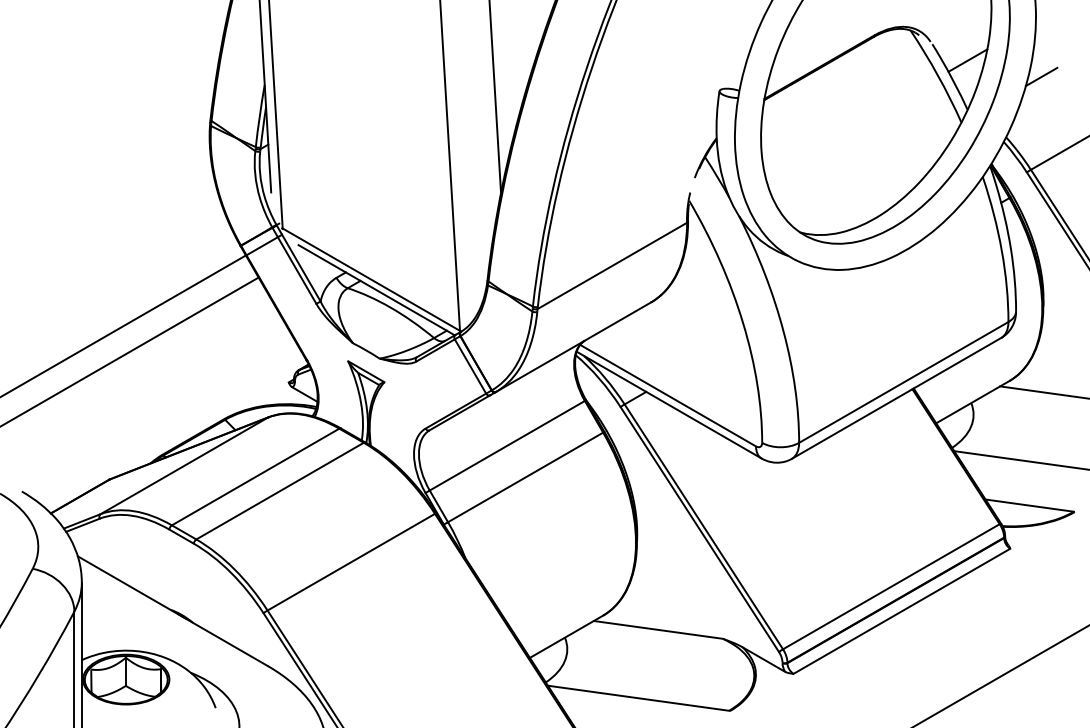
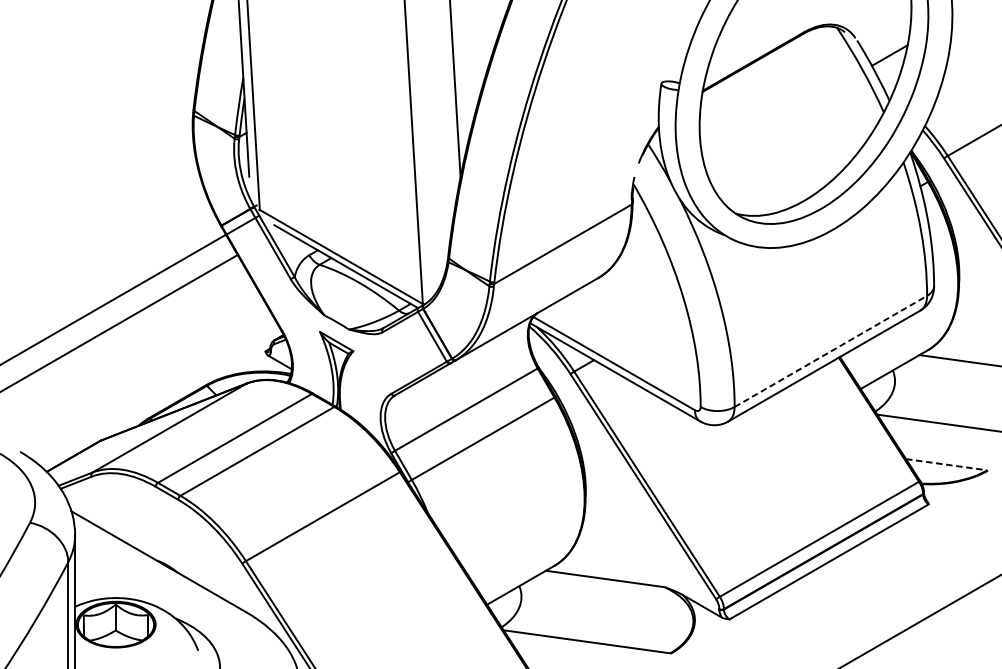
line: (1041, 76) -> (957, 70), removed
line: (903, 382) -> (830, 351), solid -> dashed
line: (1029, 505) -> (946, 464), solid -> dashed

